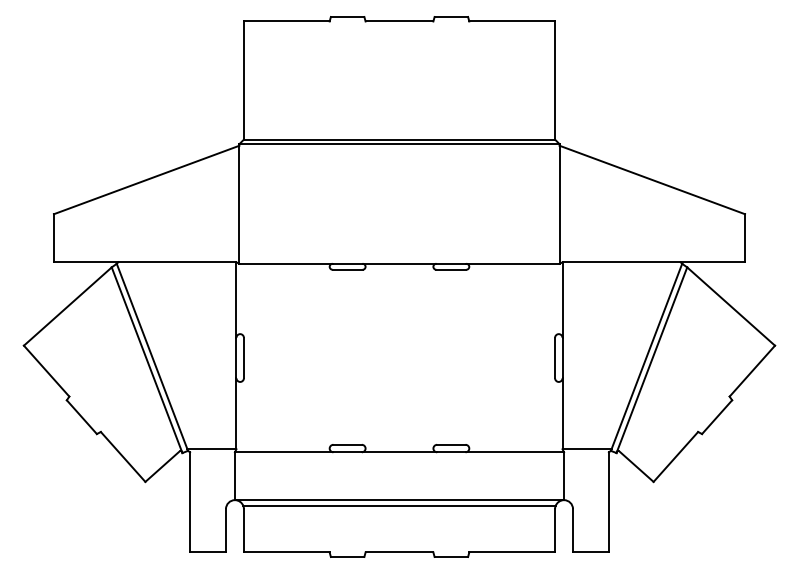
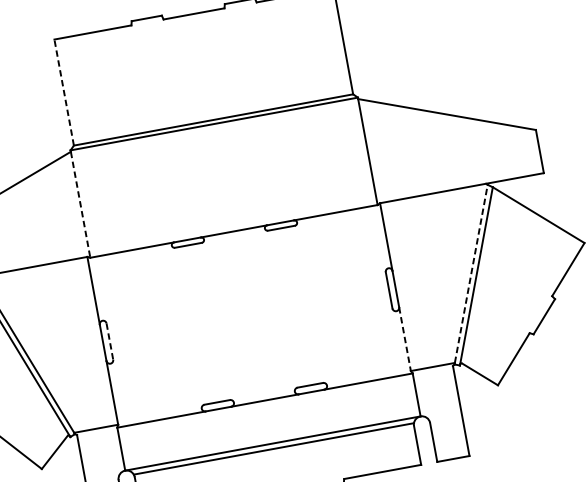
line: (243, 80) -> (63, 92), solid -> dashed
line: (239, 205) -> (80, 205), solid -> dashed
line: (647, 356) -> (471, 273), solid -> dashed
line: (243, 358) -> (109, 342), solid -> dashed
line: (562, 413) -> (404, 338), solid -> dashed

